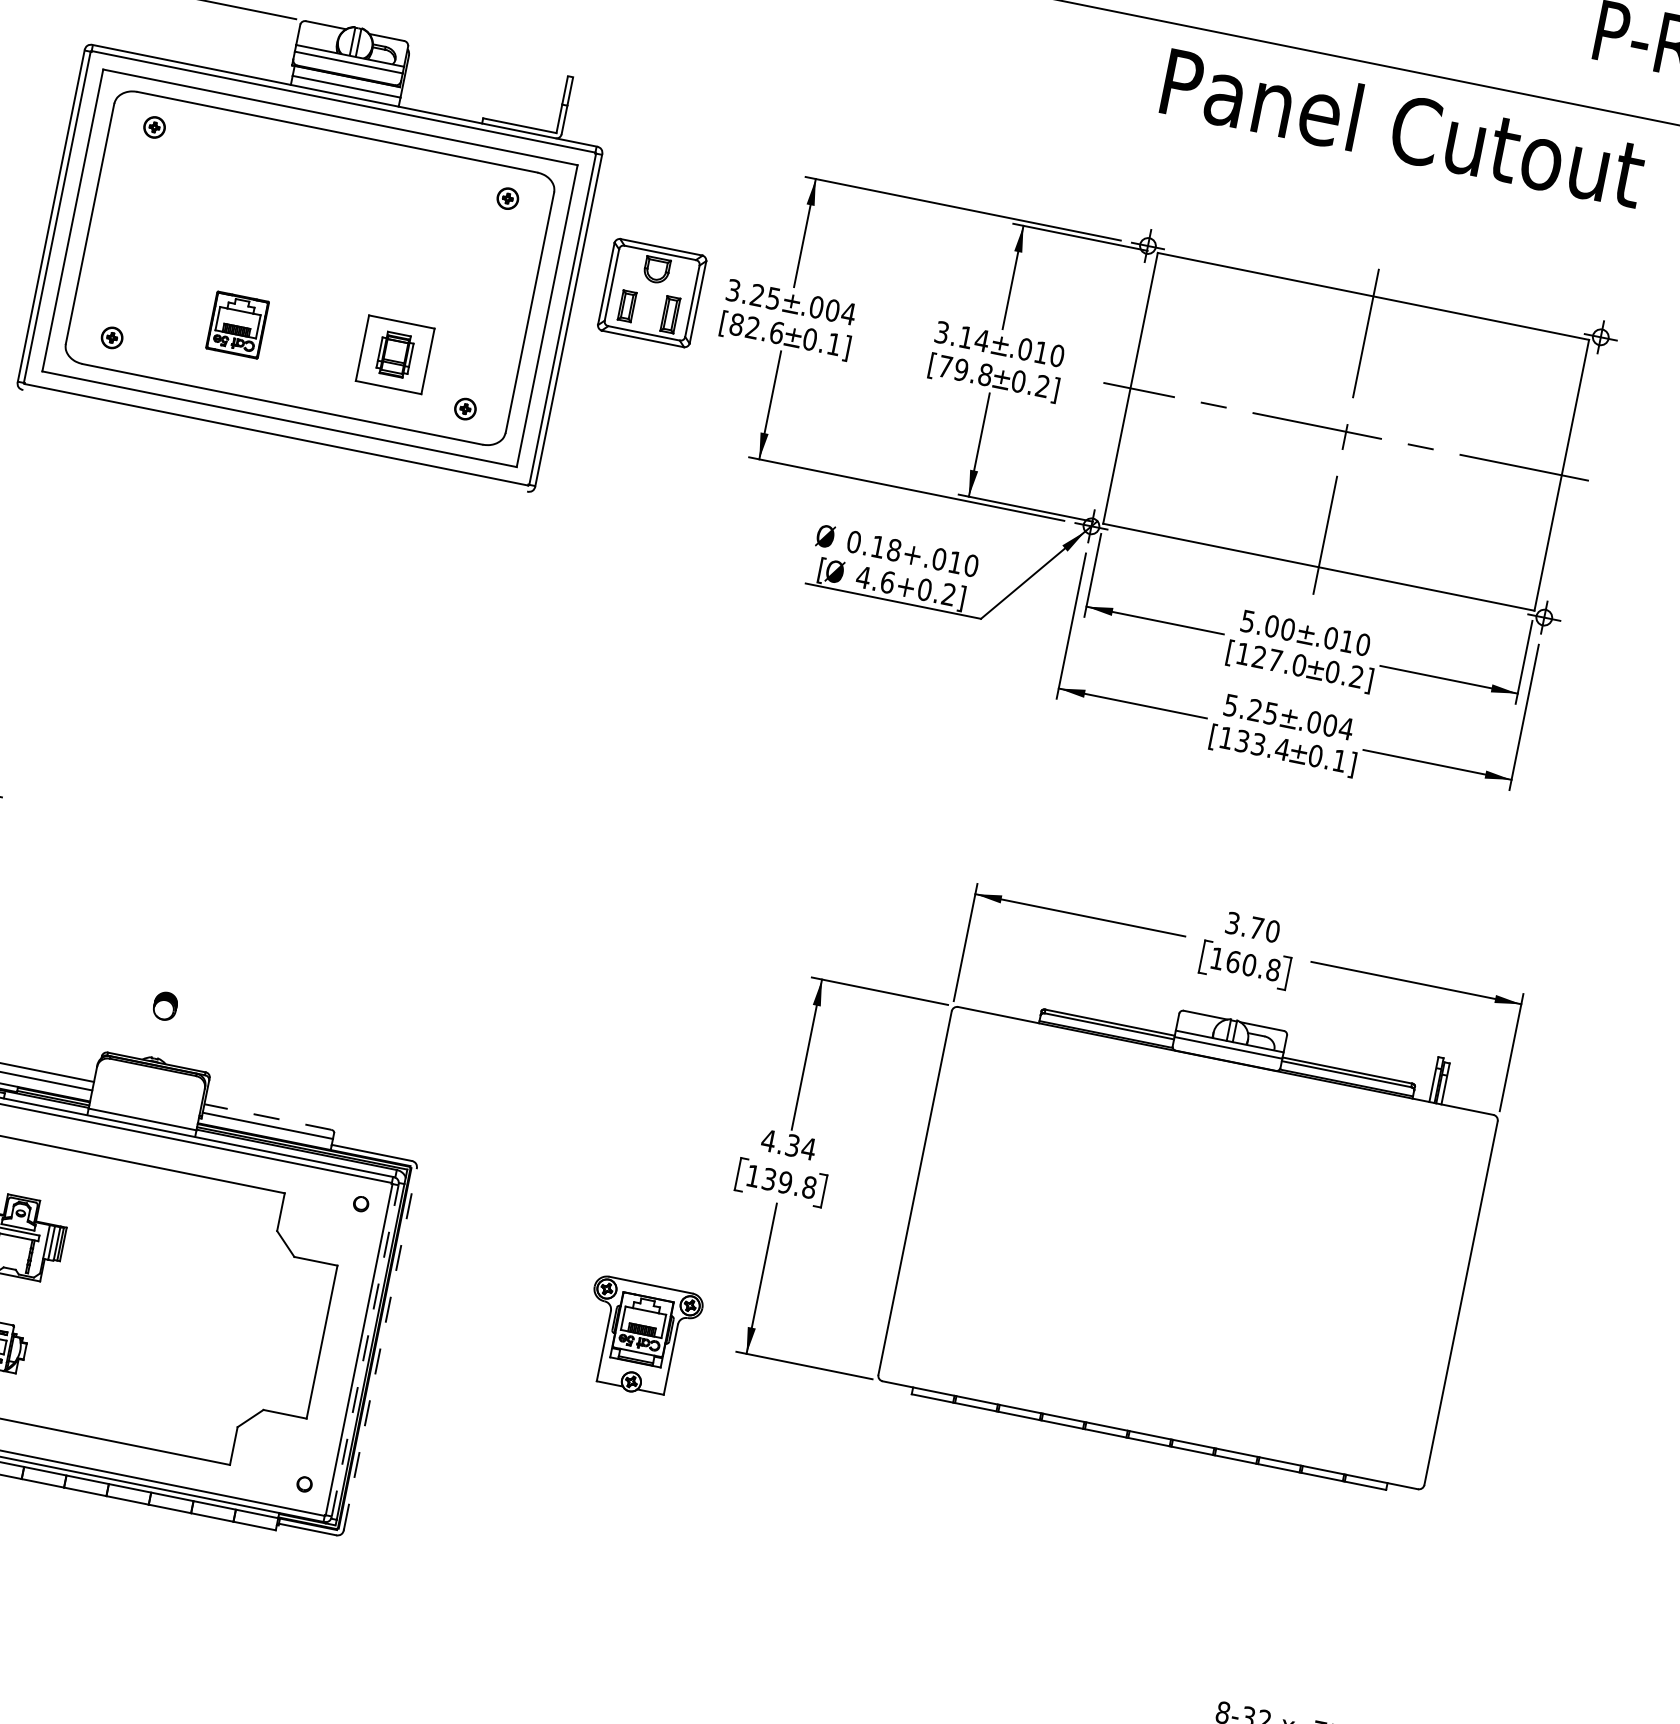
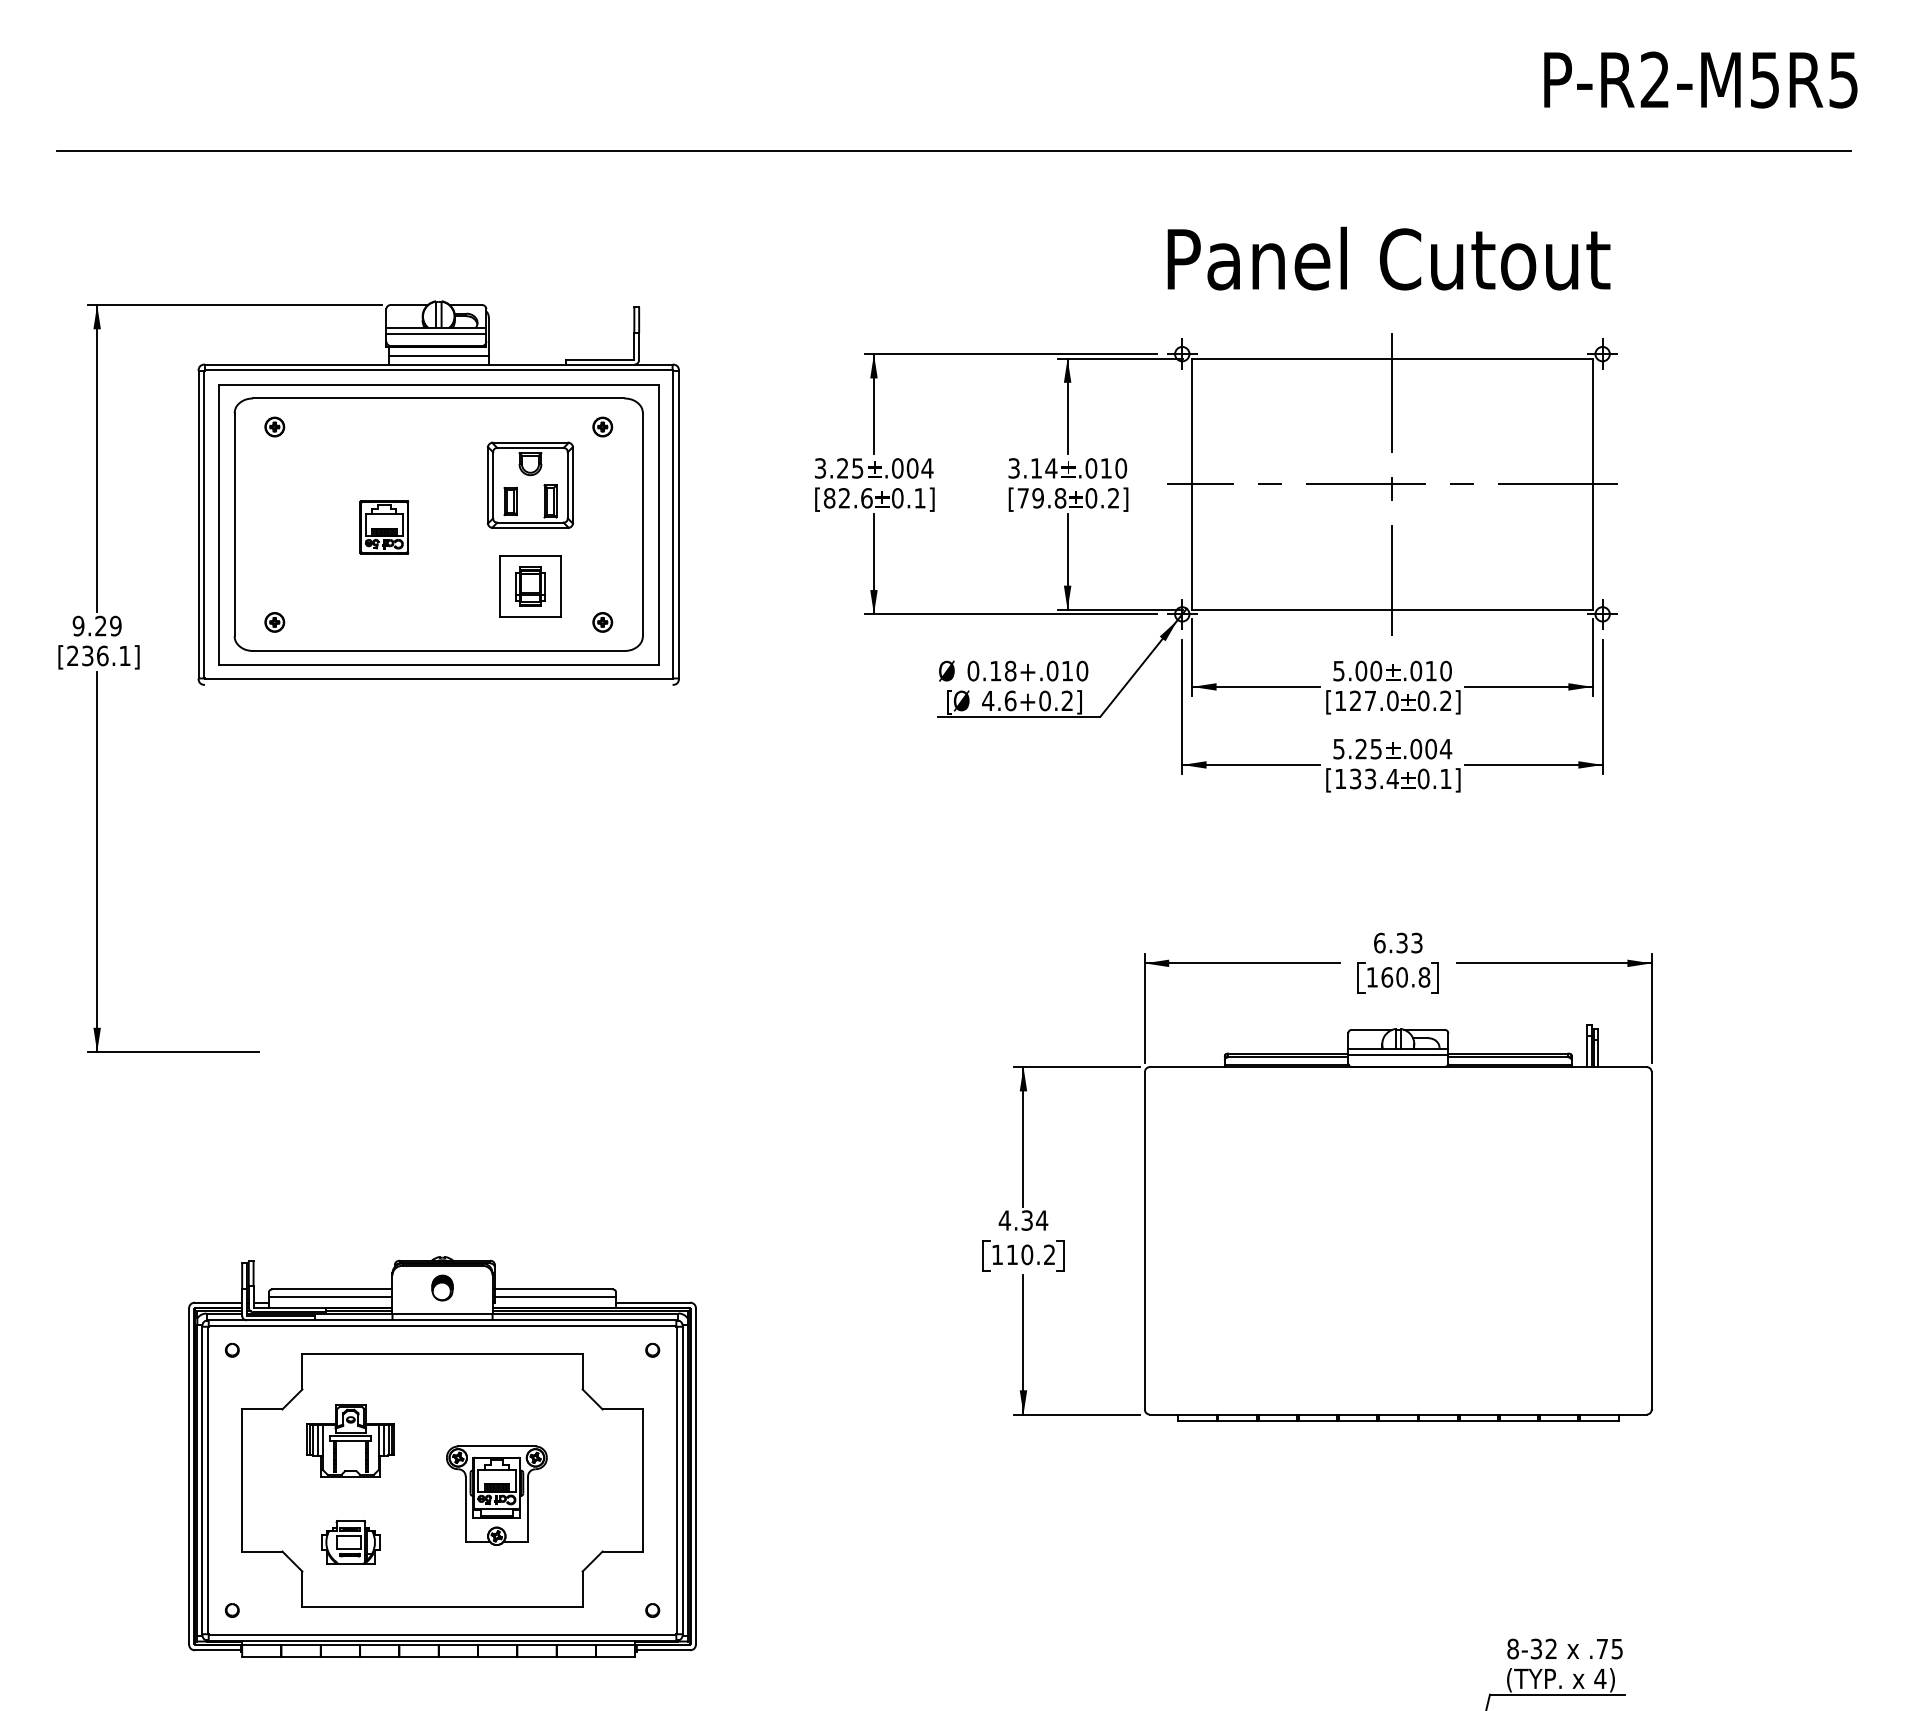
text: (1403, 127) -> (1388, 258), moved
part: (652, 292) -> (530, 484), moved
part: (237, 325) -> (384, 527), moved
text: (1253, 926) -> (1398, 942), 3.70 -> 6.33
part: (165, 1005) -> (442, 1287), moved
line: (267, 1117) -> (553, 1289), dashed -> solid
text: (788, 1182) -> (1030, 1254), 139.8 -> 110.2
part: (639, 1337) -> (496, 1495), moved
line: (380, 1348) -> (695, 1475), dashed -> solid
line: (364, 1350) -> (682, 1480), dashed -> solid

